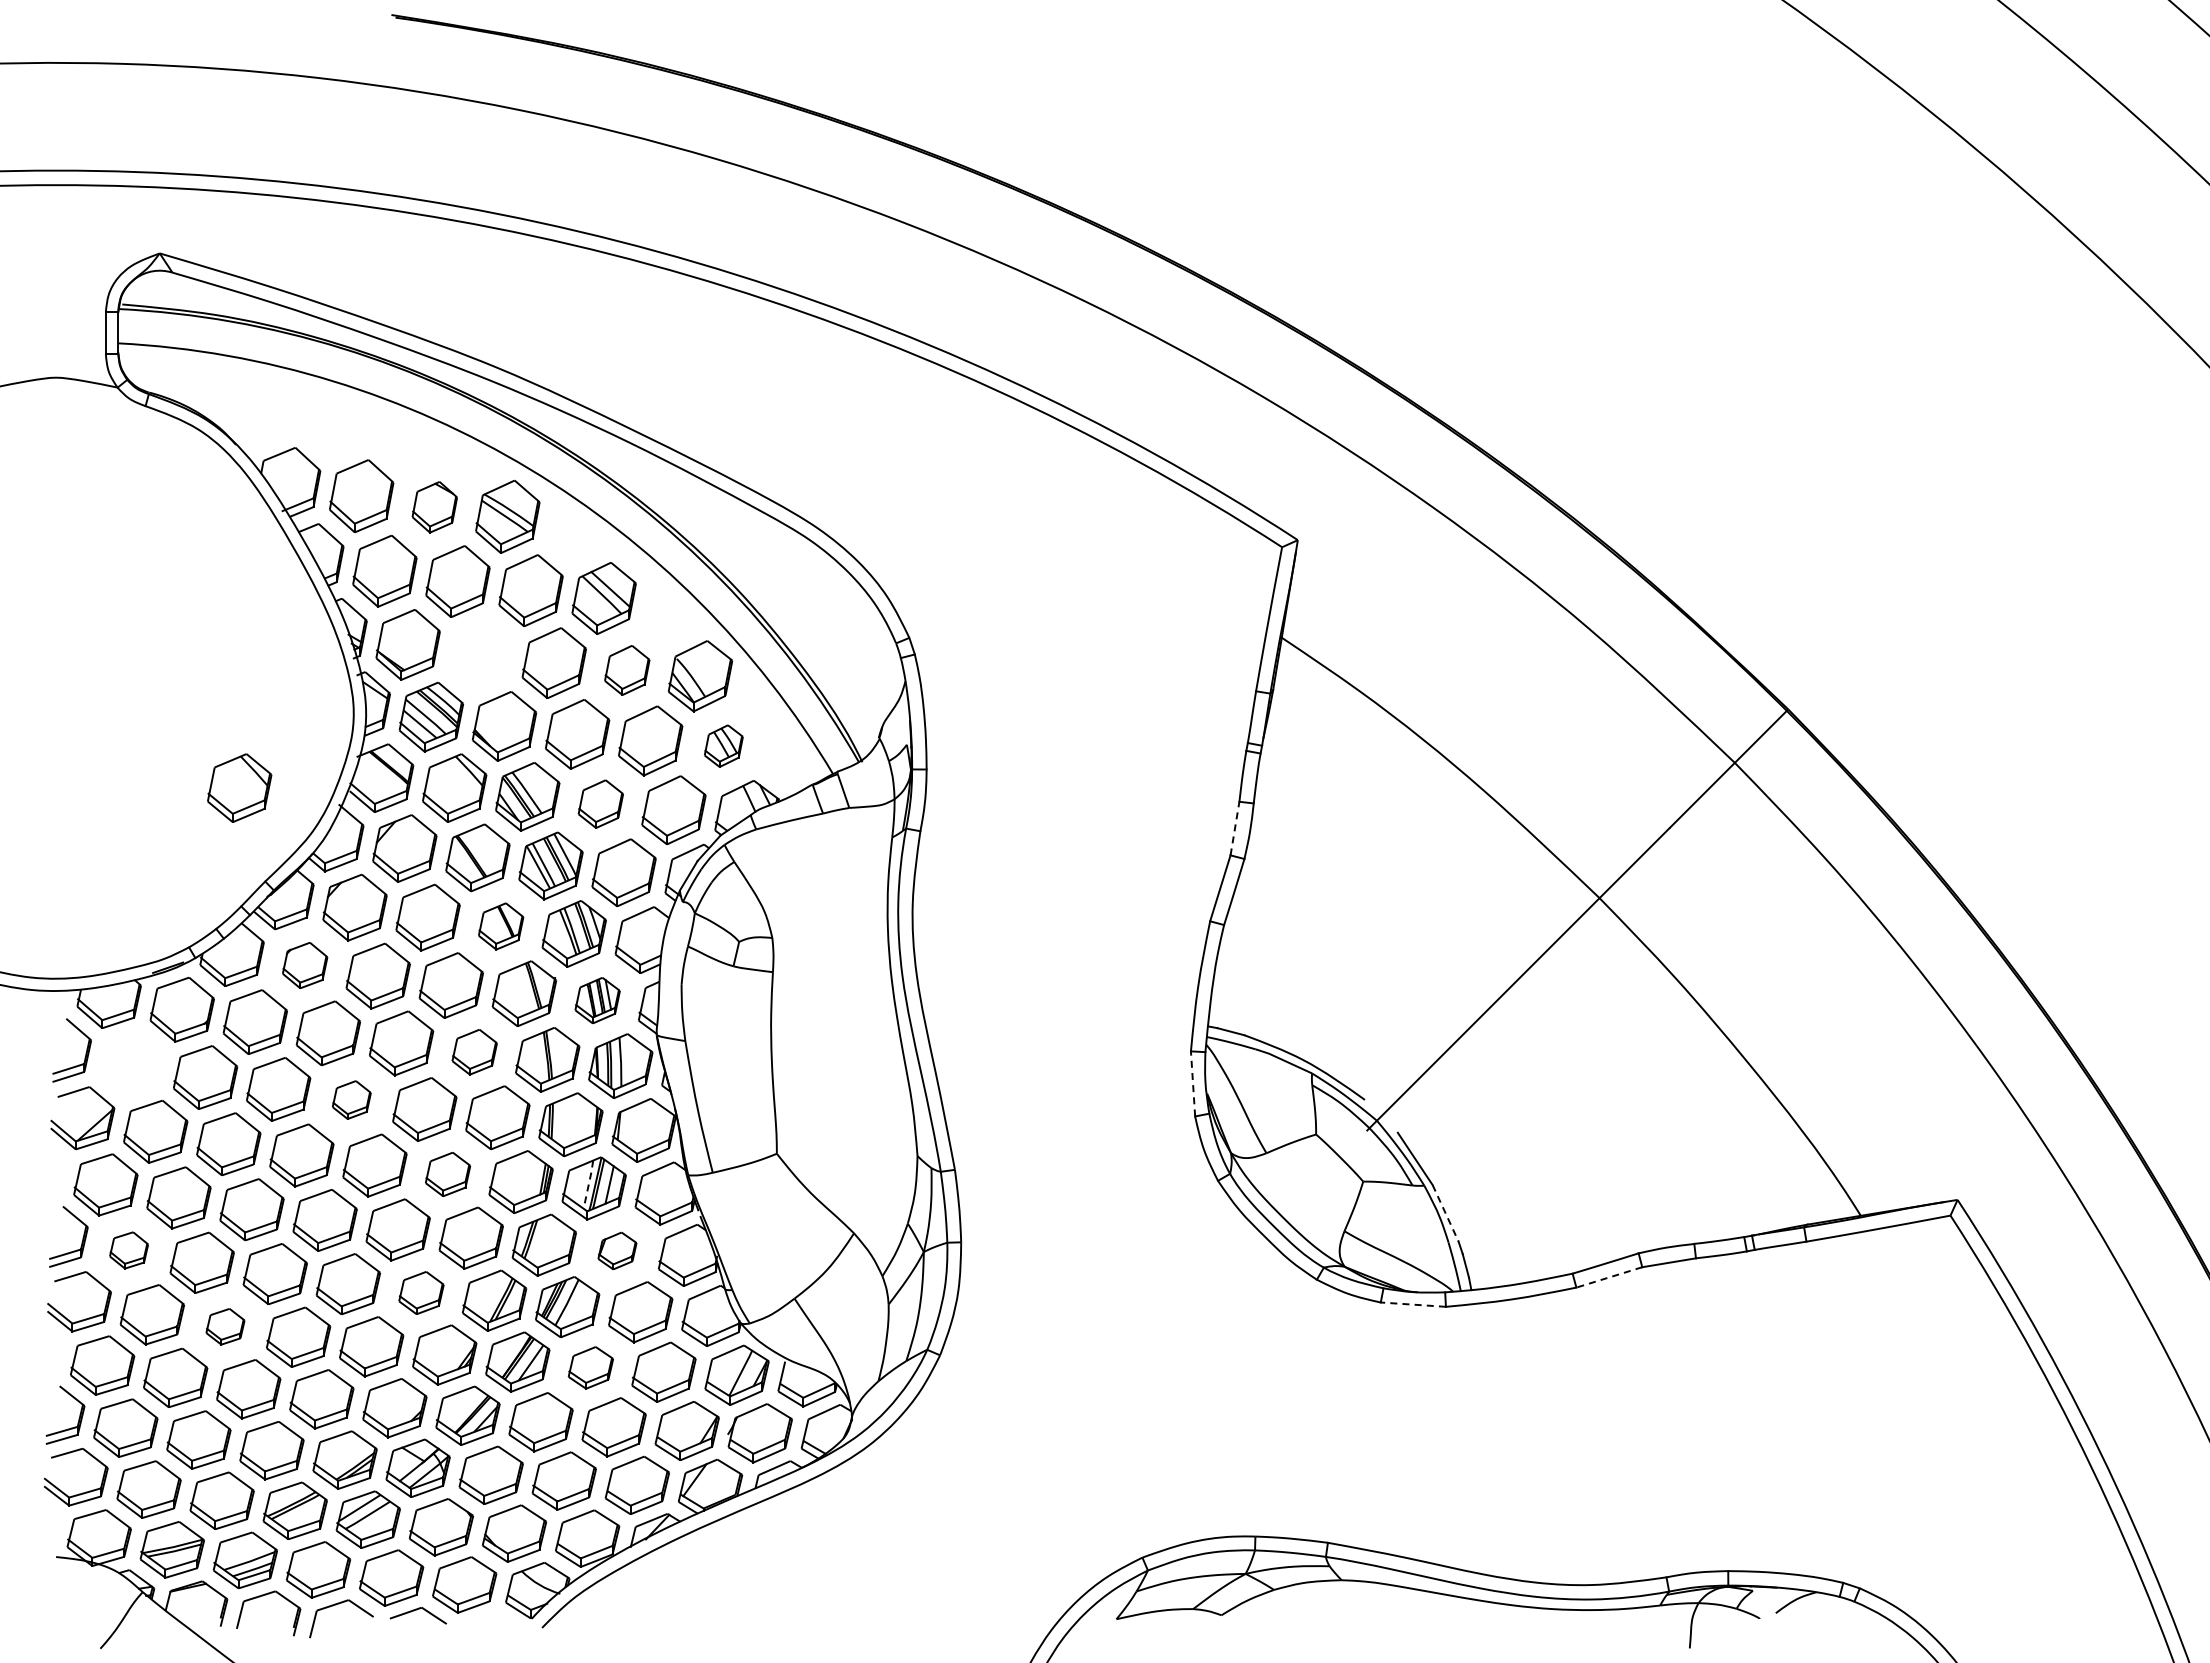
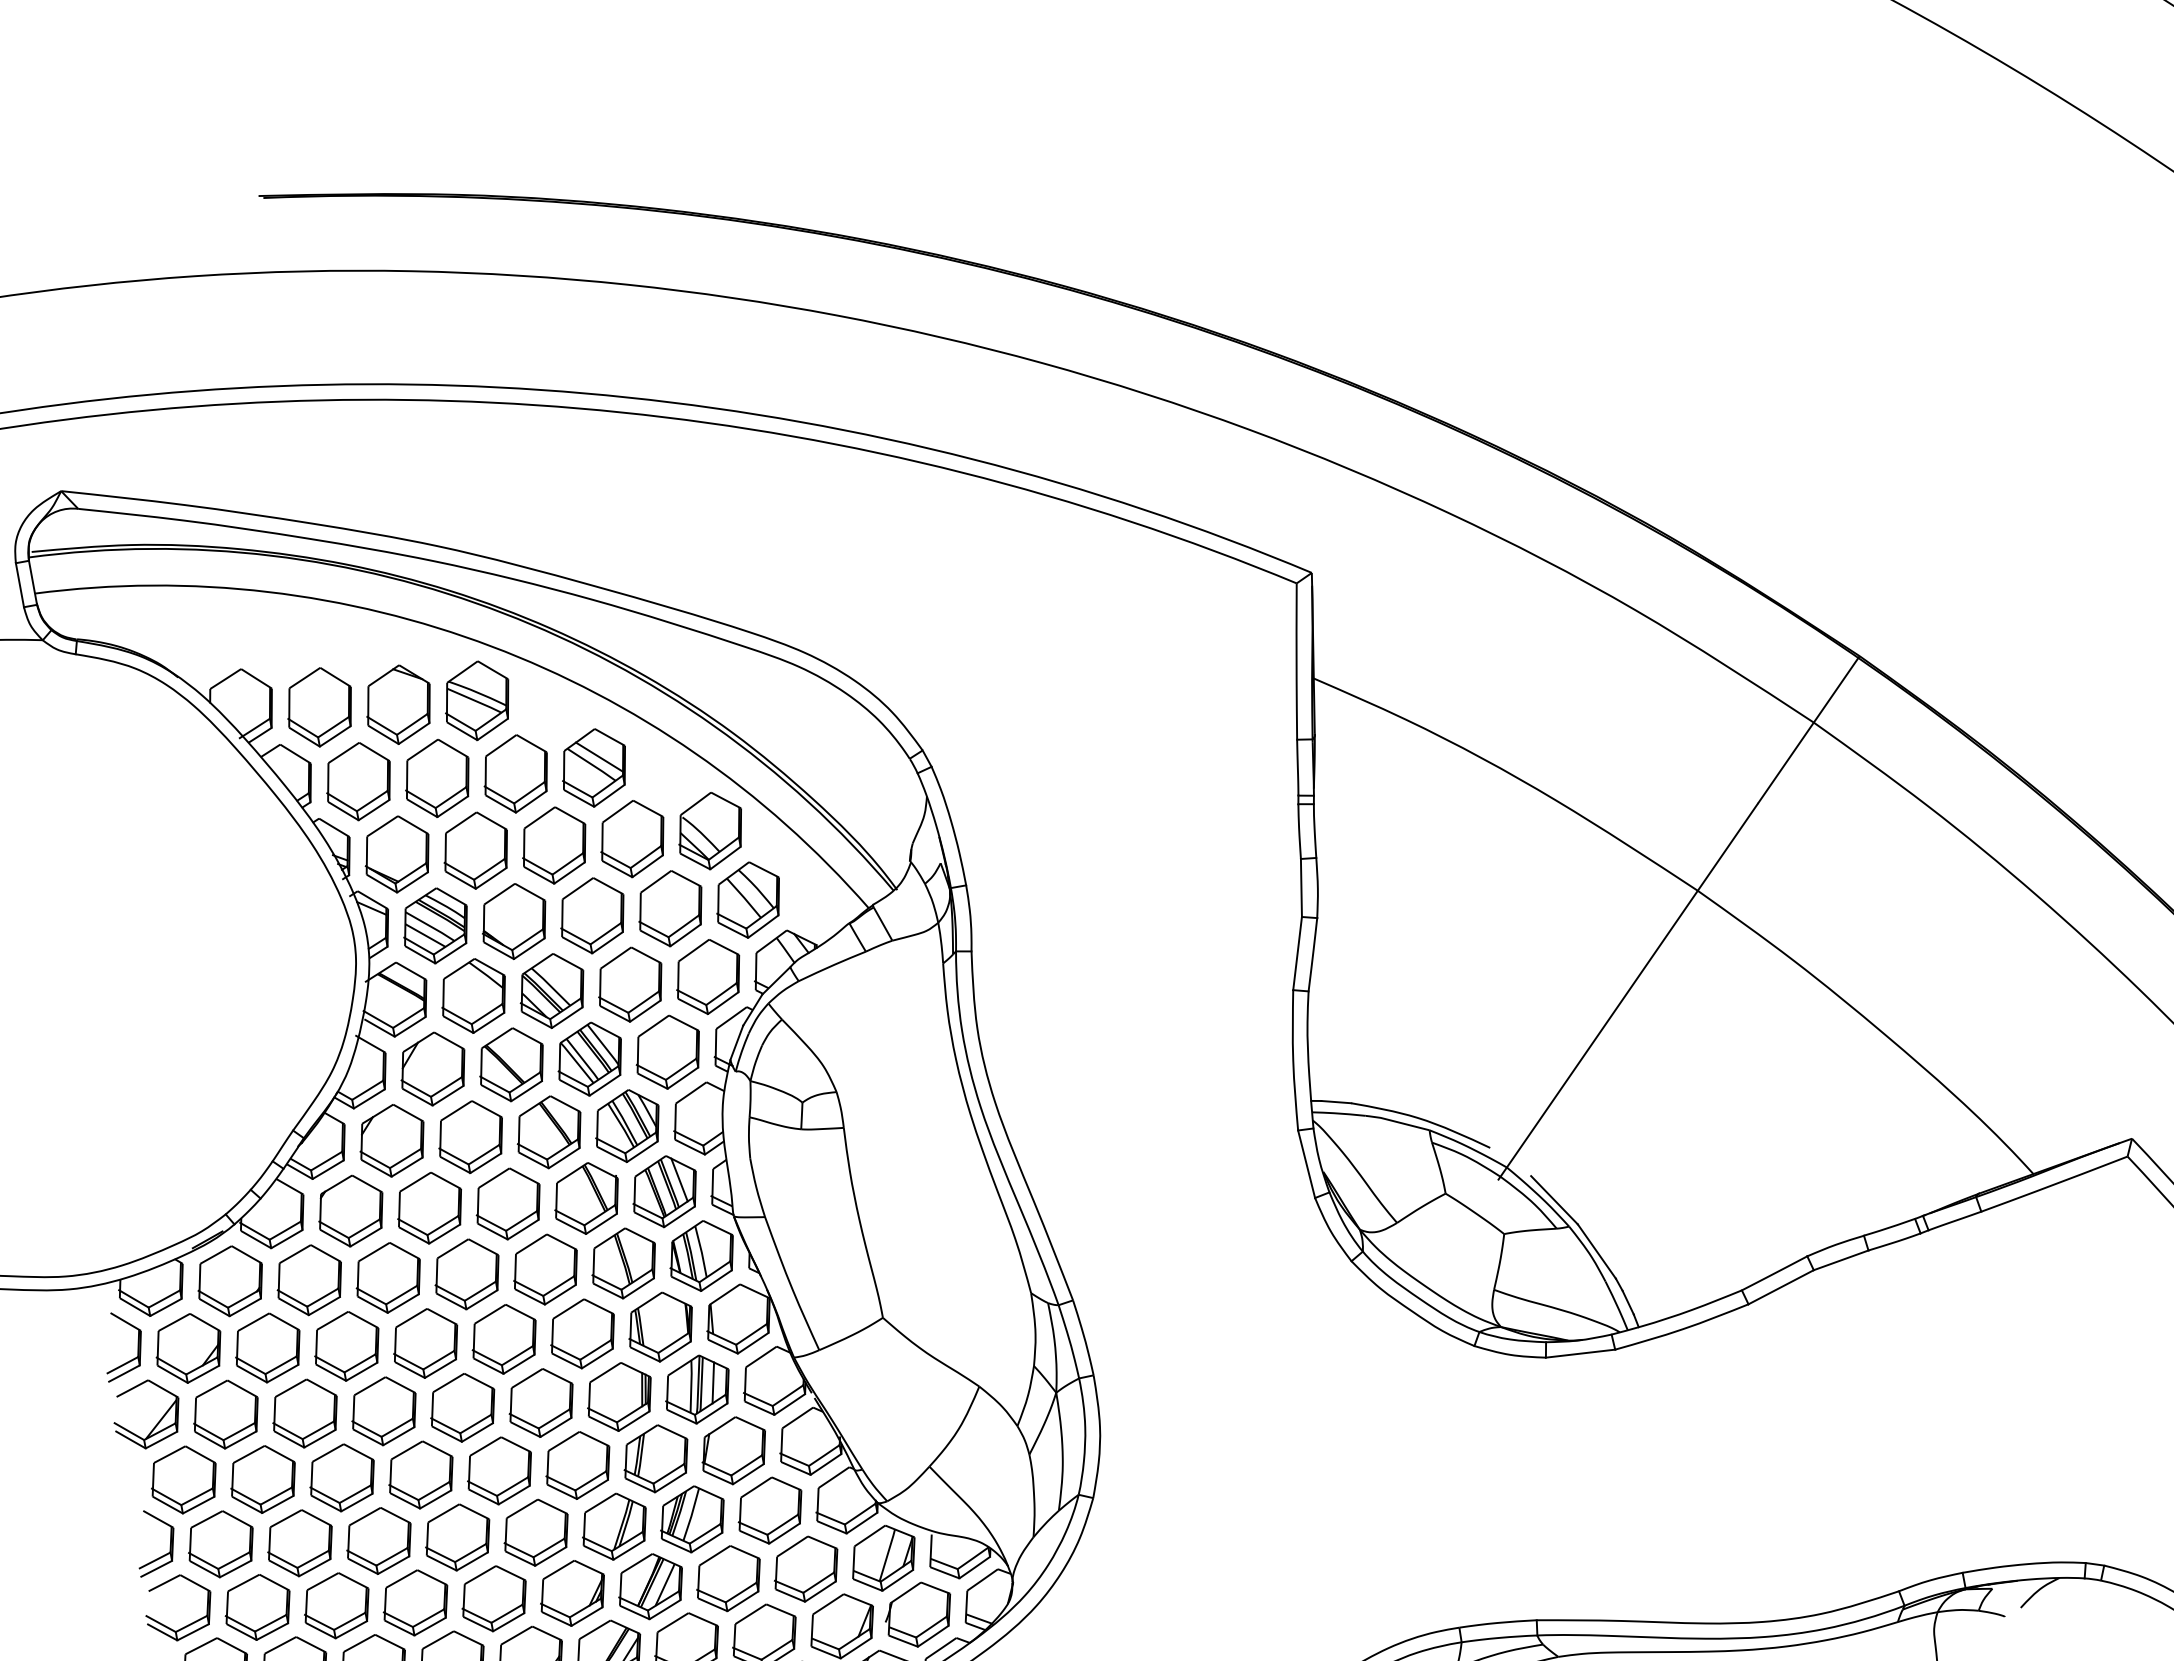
part: (434, 507) -> (398, 705), size x1.43
part: (480, 654) -> (475, 850), added
part: (626, 670) -> (631, 839), size x1.43
part: (723, 745) -> (748, 899), size x1.67
part: (239, 787) -> (247, 1036), removed
part: (600, 803) -> (630, 983), size x1.43
line: (1235, 828) -> (1301, 887), dashed -> solid
part: (500, 926) -> (548, 1132), size x1.43
part: (304, 965) -> (350, 1211), size x1.43
part: (597, 1000) -> (664, 1191), size x1.43
part: (474, 1051) -> (545, 1268), size x1.43
part: (132, 1064) -> (188, 1348), added
line: (1193, 1083) -> (1307, 1163), dashed -> solid
part: (351, 1099) -> (425, 1342), size x1.67
part: (447, 1174) -> (540, 1403), size x1.43
line: (588, 1184) -> (691, 1386), dashed -> solid
line: (1445, 1213) -> (1596, 1251), dashed -> solid
part: (128, 1250) -> (220, 1544), size x1.67
part: (617, 1250) -> (734, 1450), size x1.67
line: (1608, 1277) -> (1780, 1287), dashed -> solid
part: (421, 1292) -> (536, 1532), size x1.43
line: (1413, 1304) -> (1580, 1353), dashed -> solid
part: (225, 1326) -> (337, 1605), size x1.67
part: (590, 1367) -> (728, 1578), size x1.43

